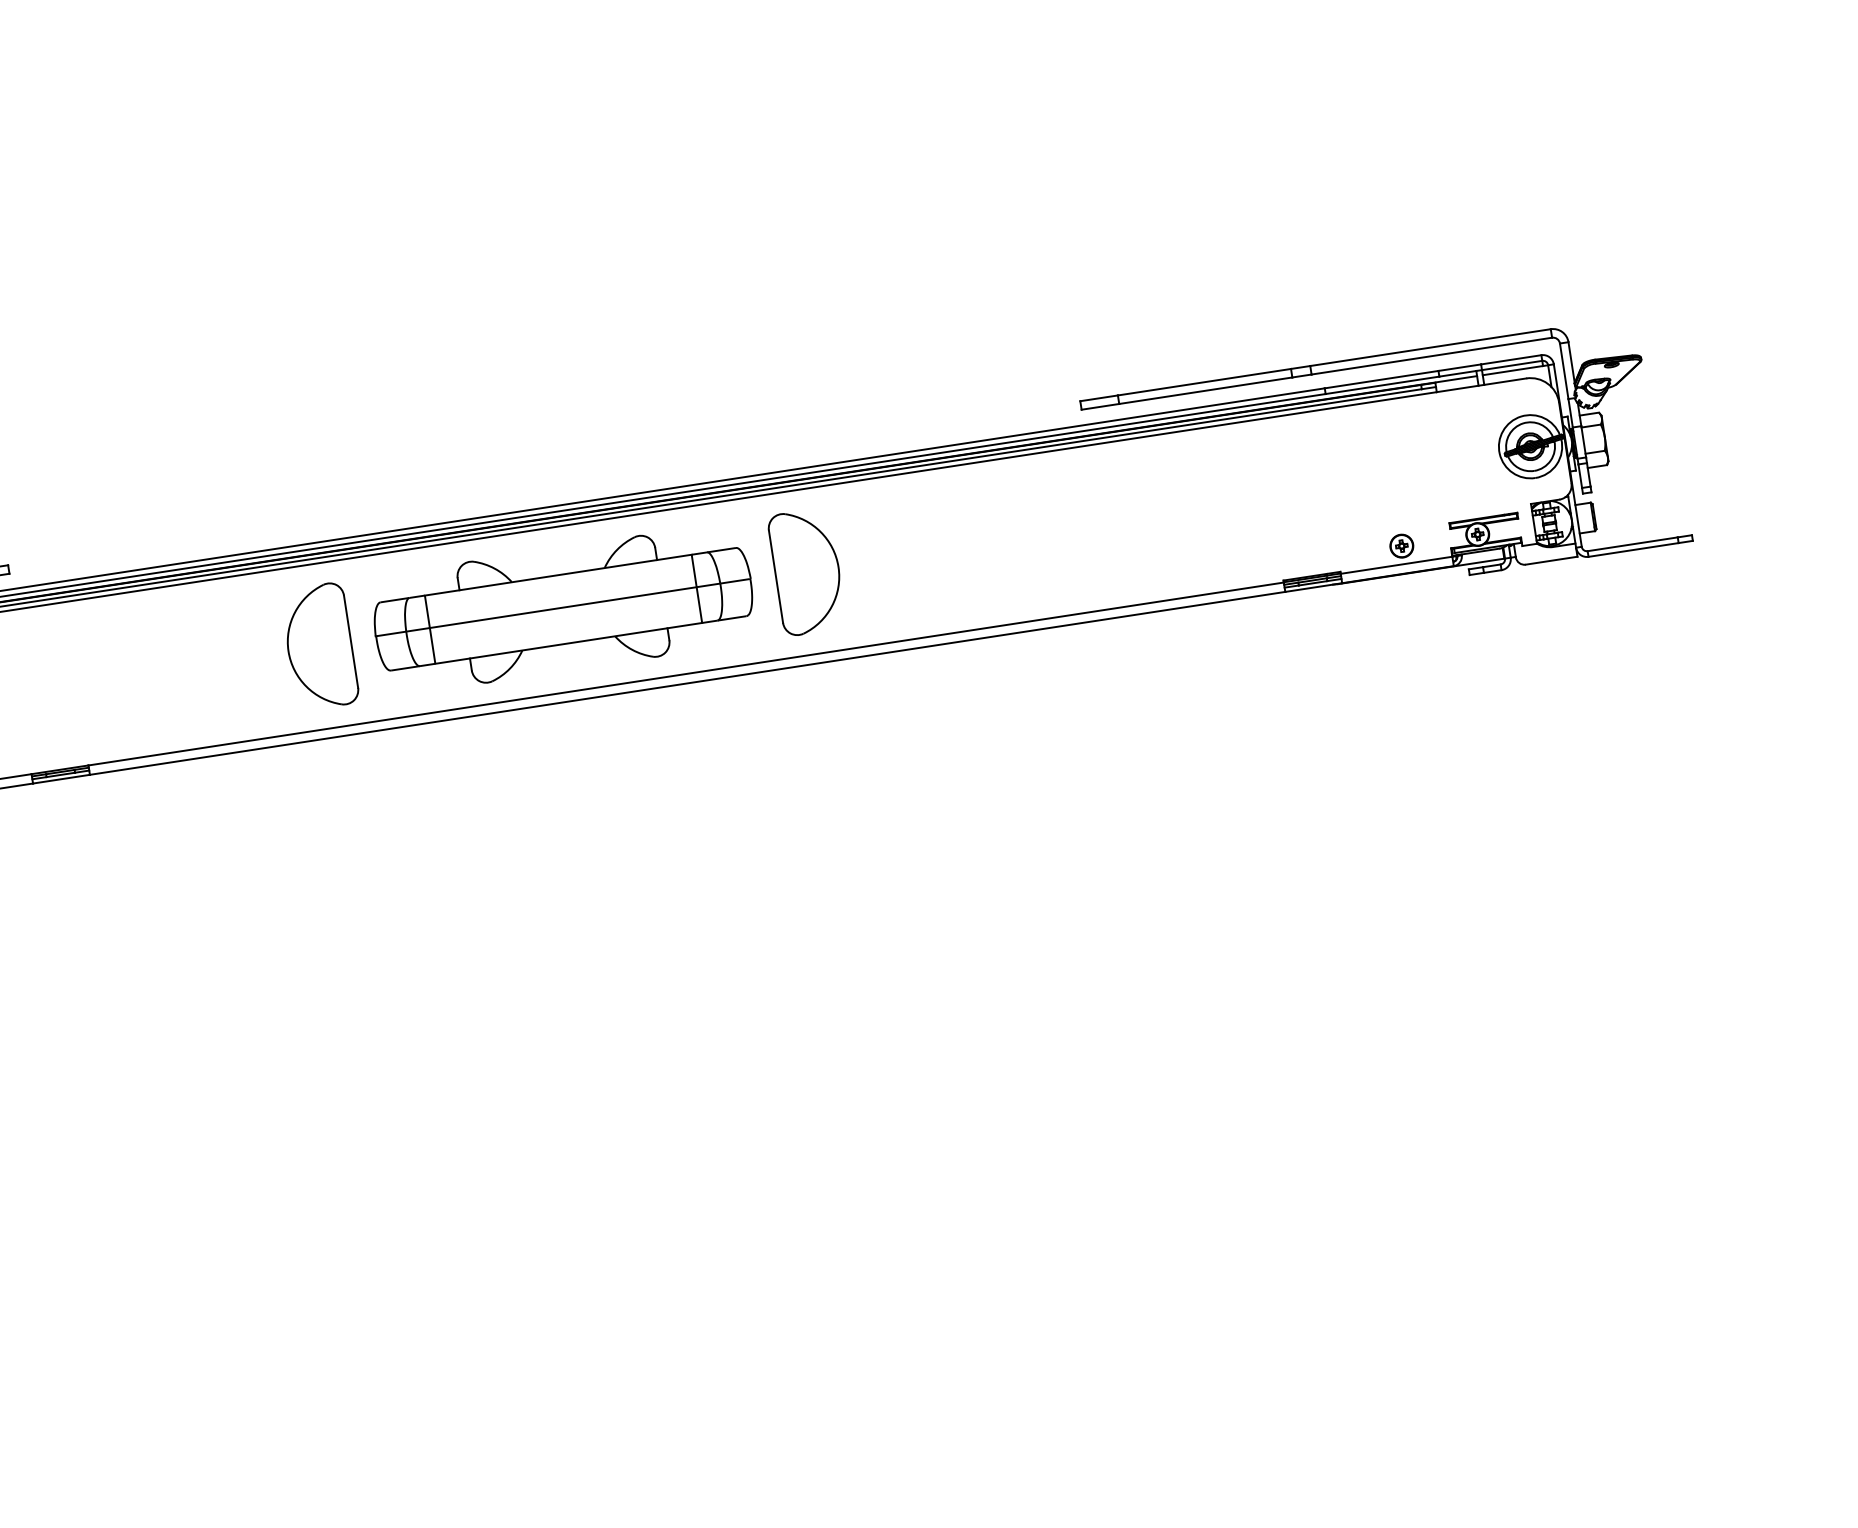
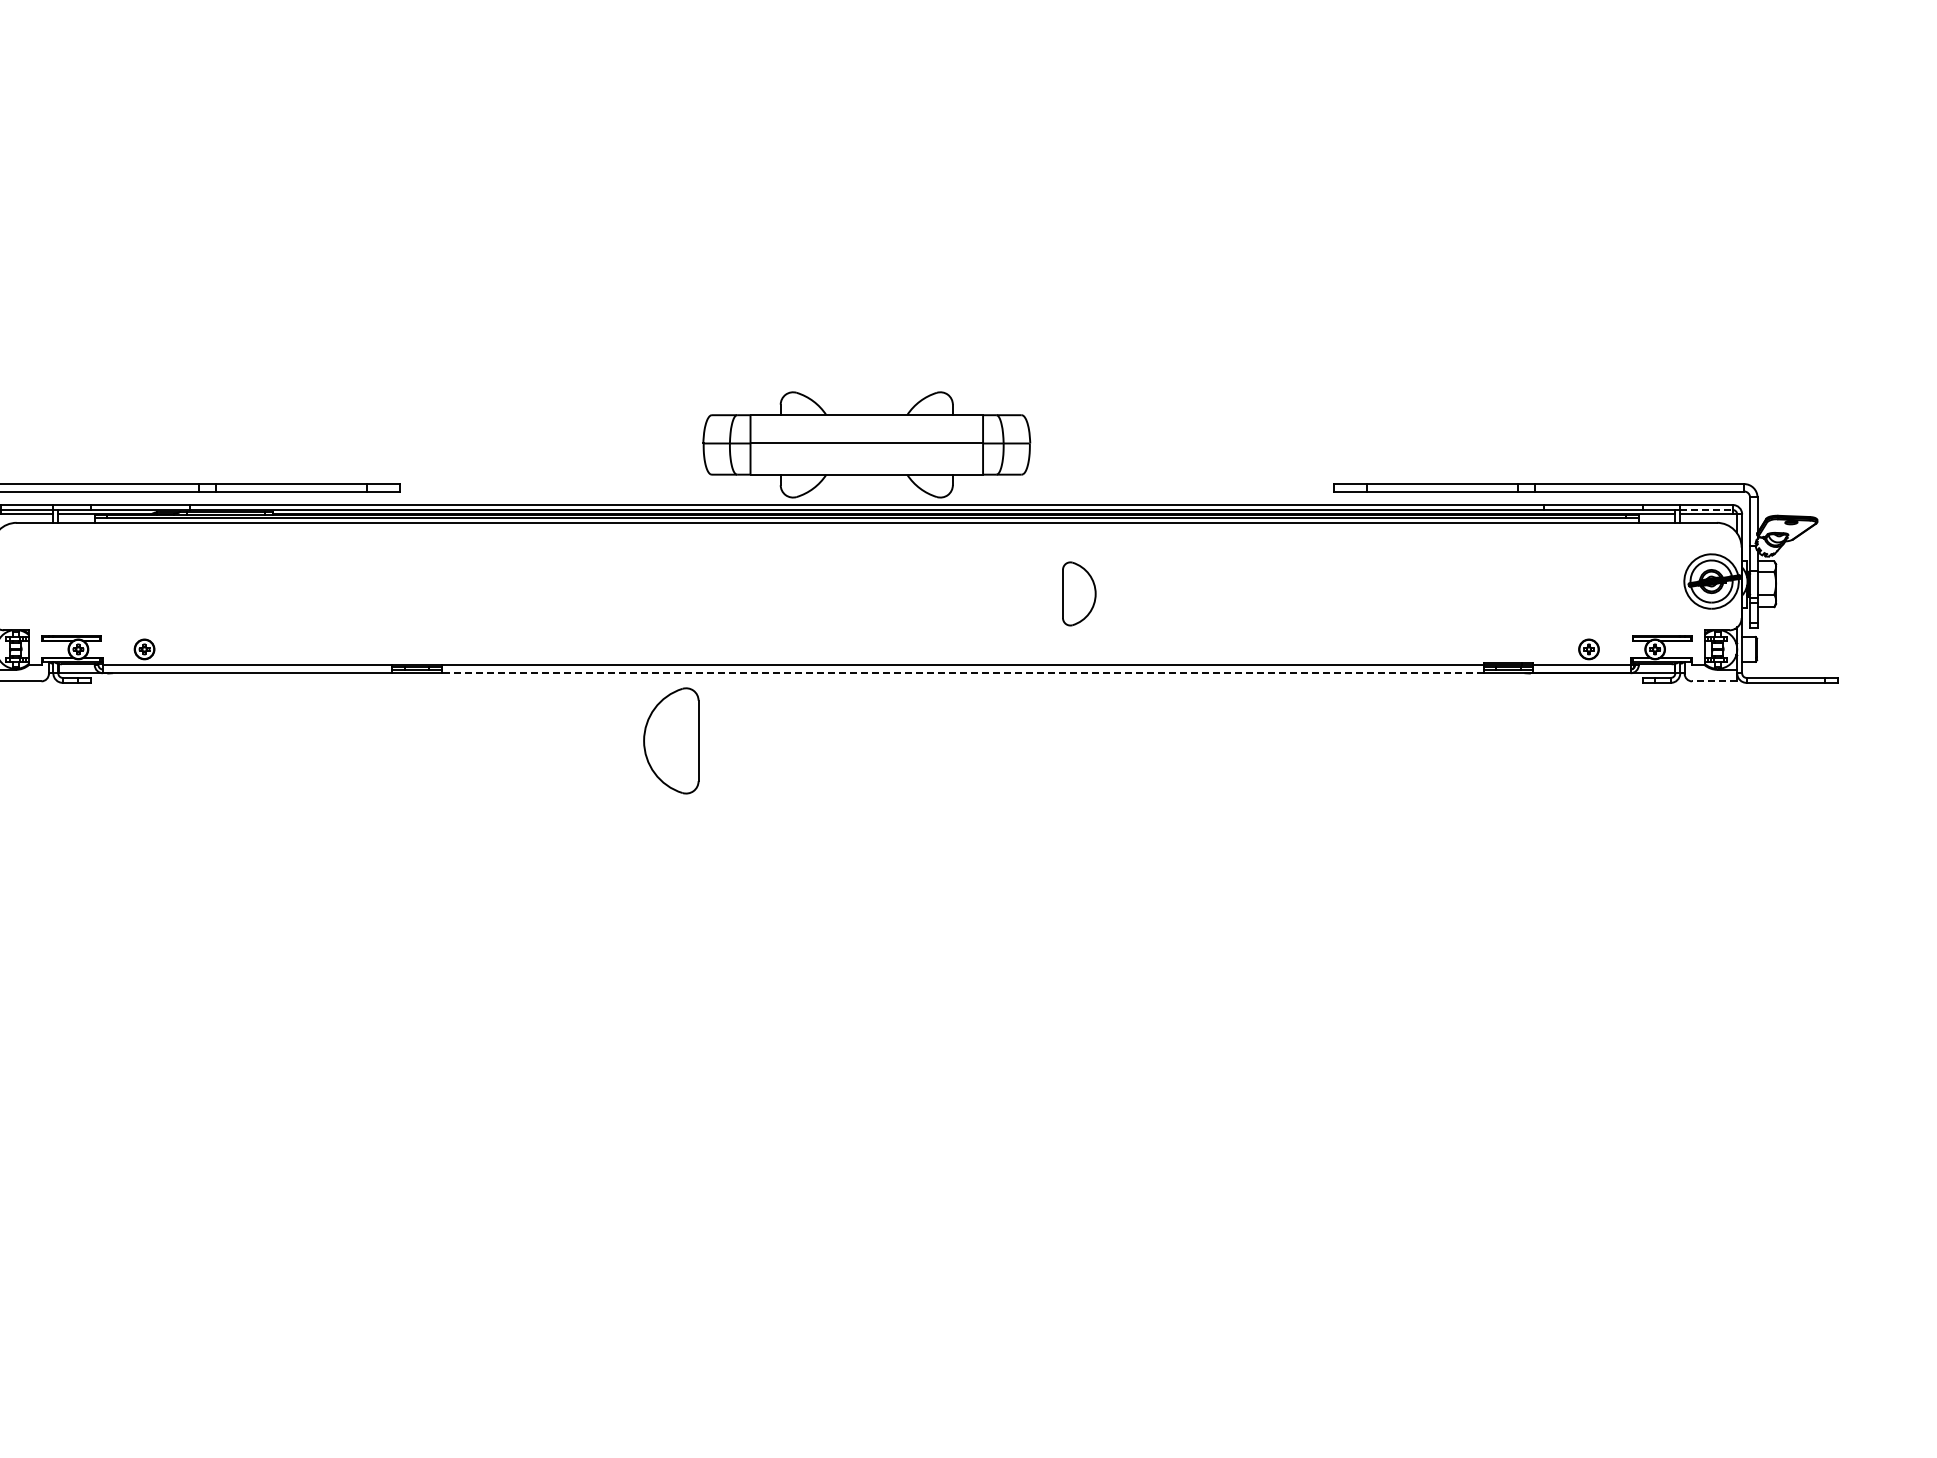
line: (1512, 364) -> (1706, 509), solid -> dashed
line: (1551, 560) -> (1714, 681), solid -> dashed
part: (807, 571) -> (1079, 593), size x0.6
part: (563, 608) -> (866, 444), moved
part: (319, 646) -> (671, 740), moved
line: (687, 683) -> (962, 673), solid -> dashed

